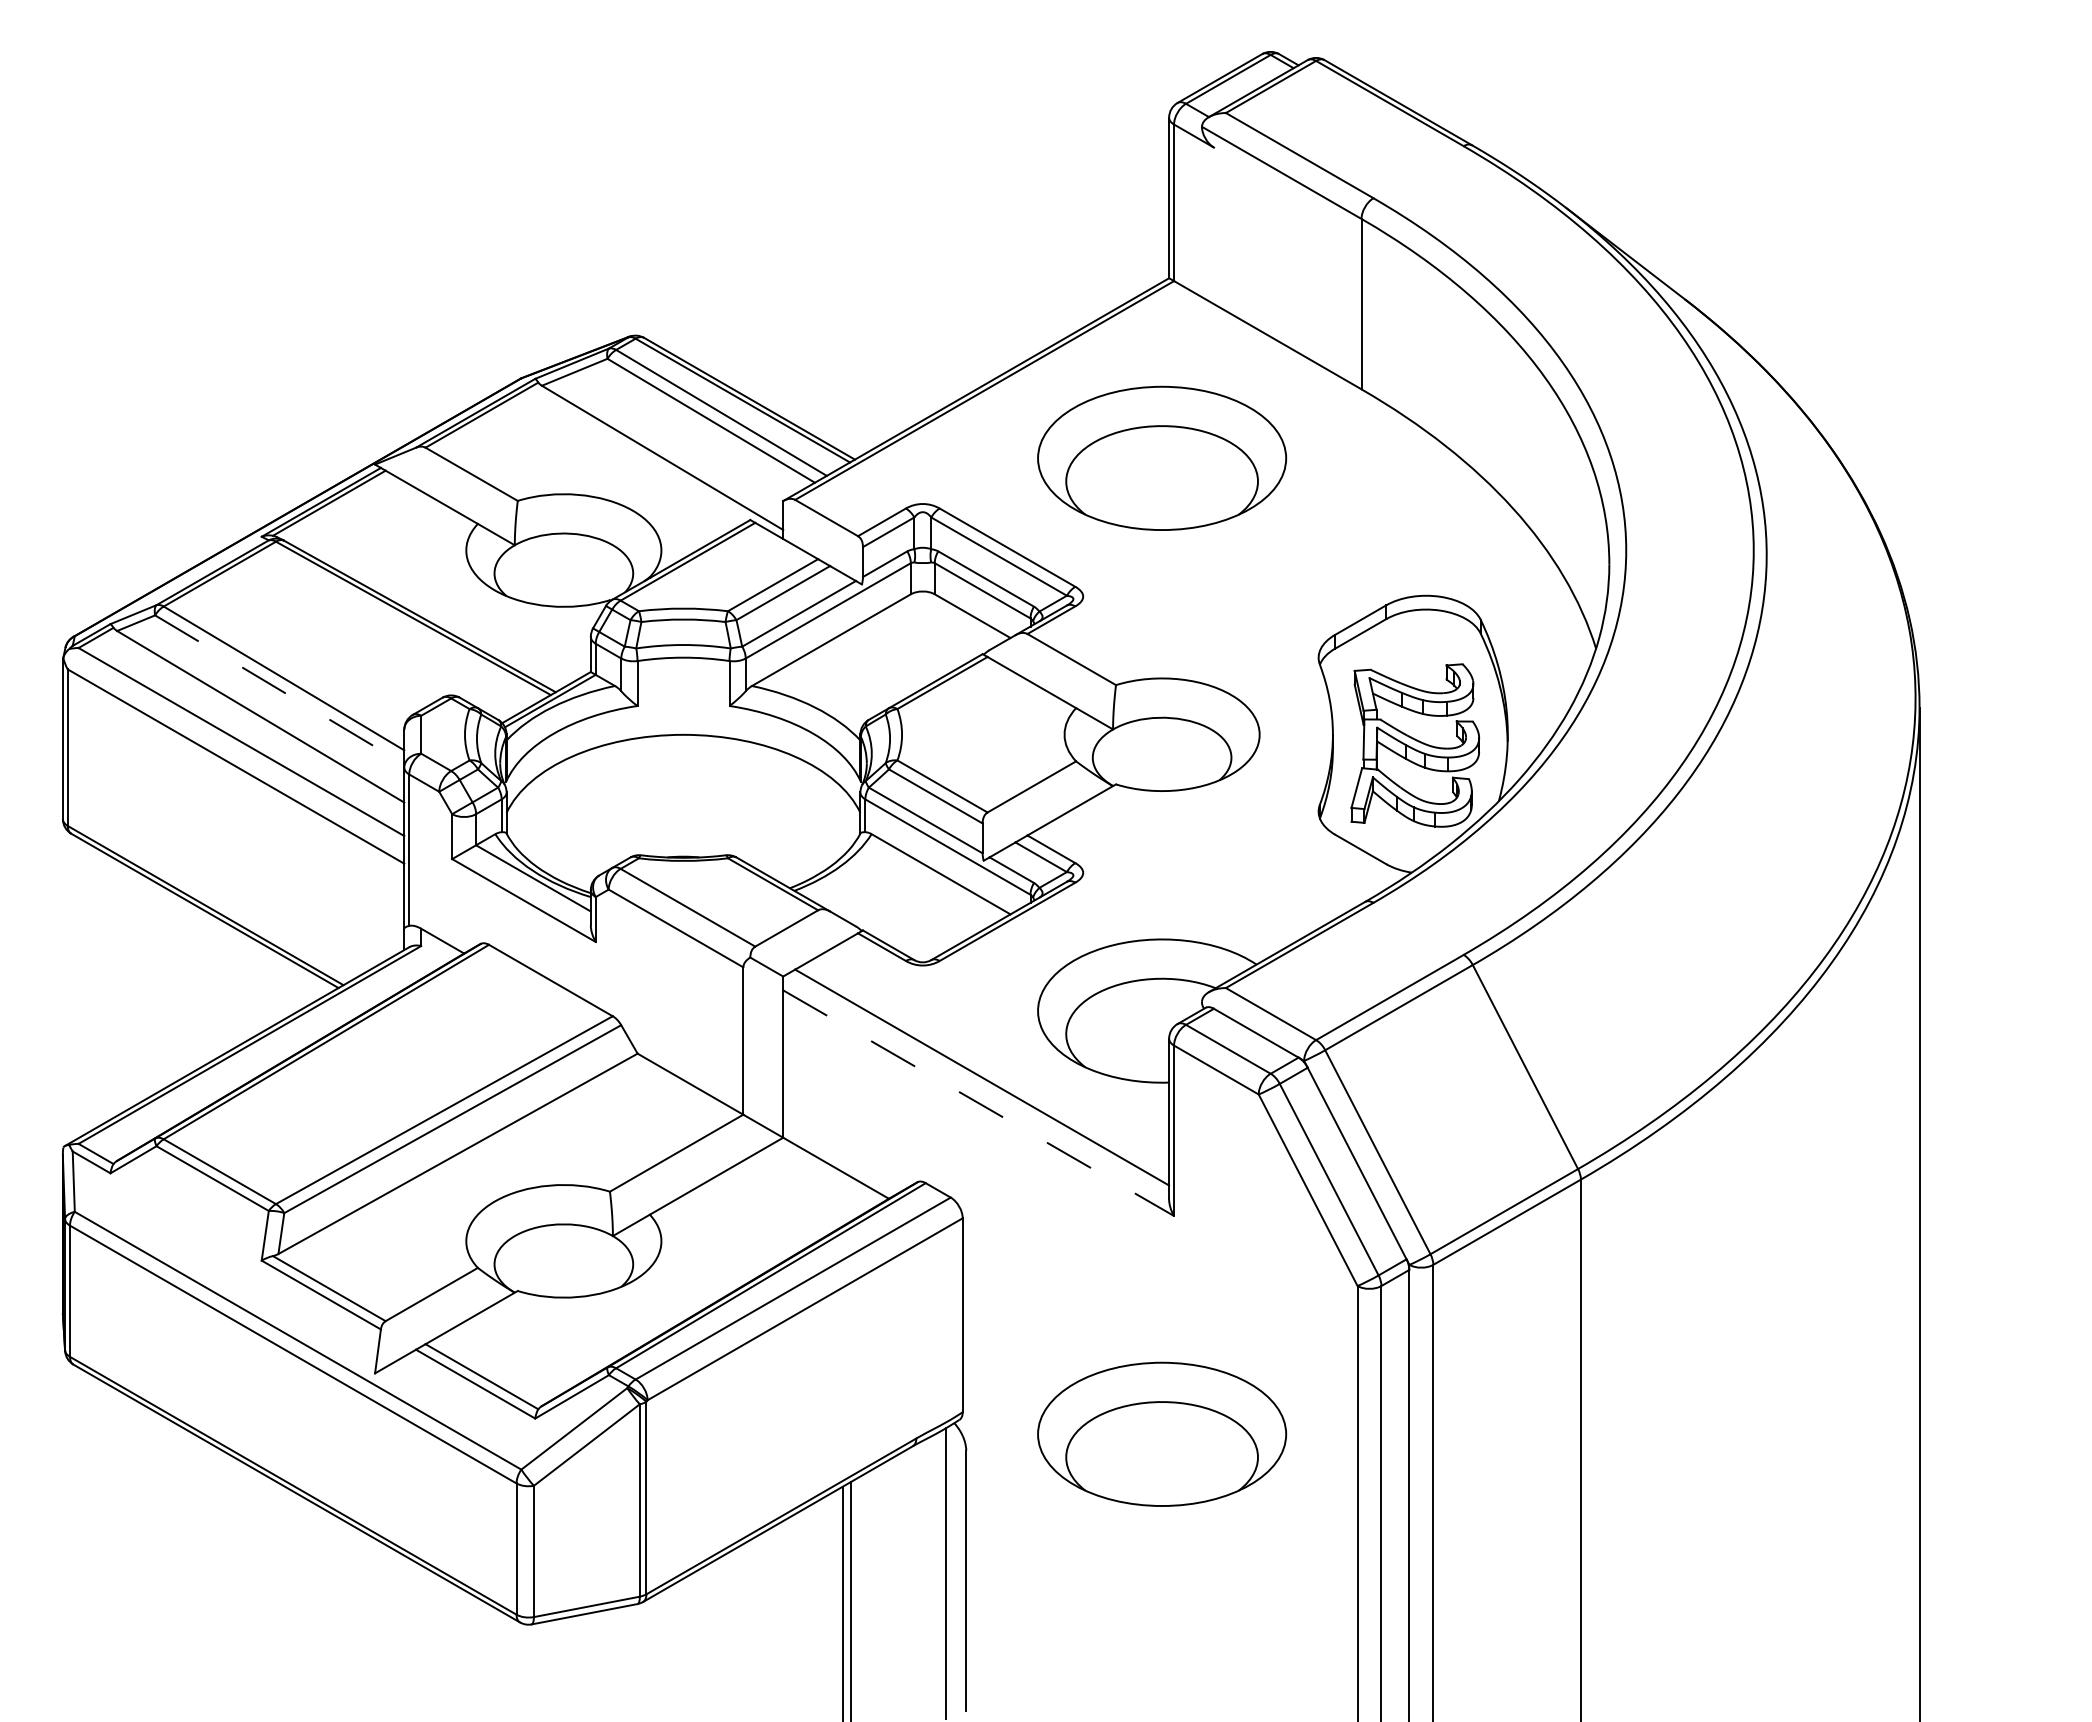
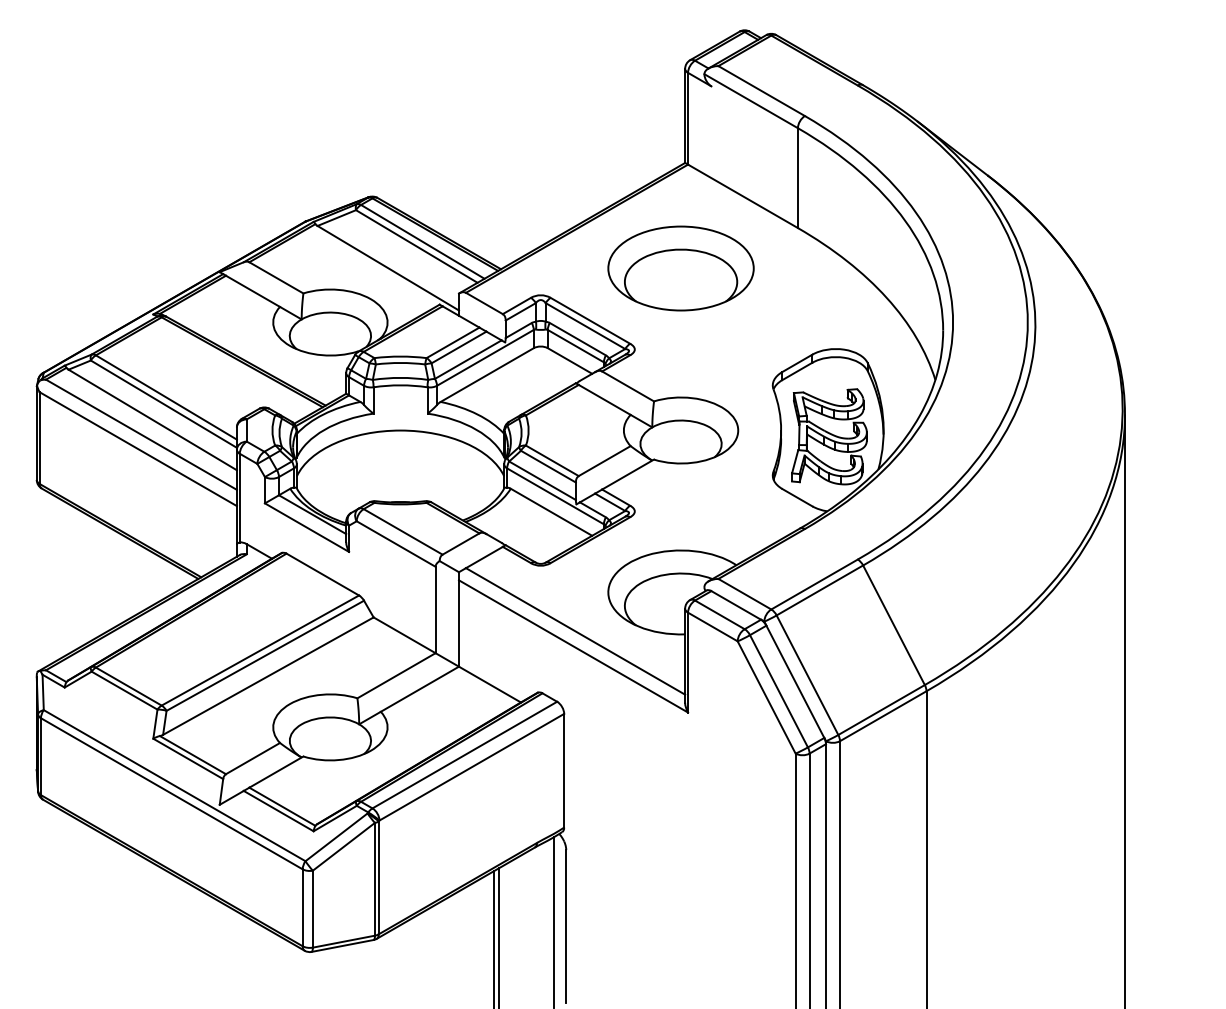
line: (280, 690) -> (164, 404), dashed -> solid
line: (978, 1103) -> (573, 646), dashed -> solid
part: (1161, 1434) -> (680, 840), removed

